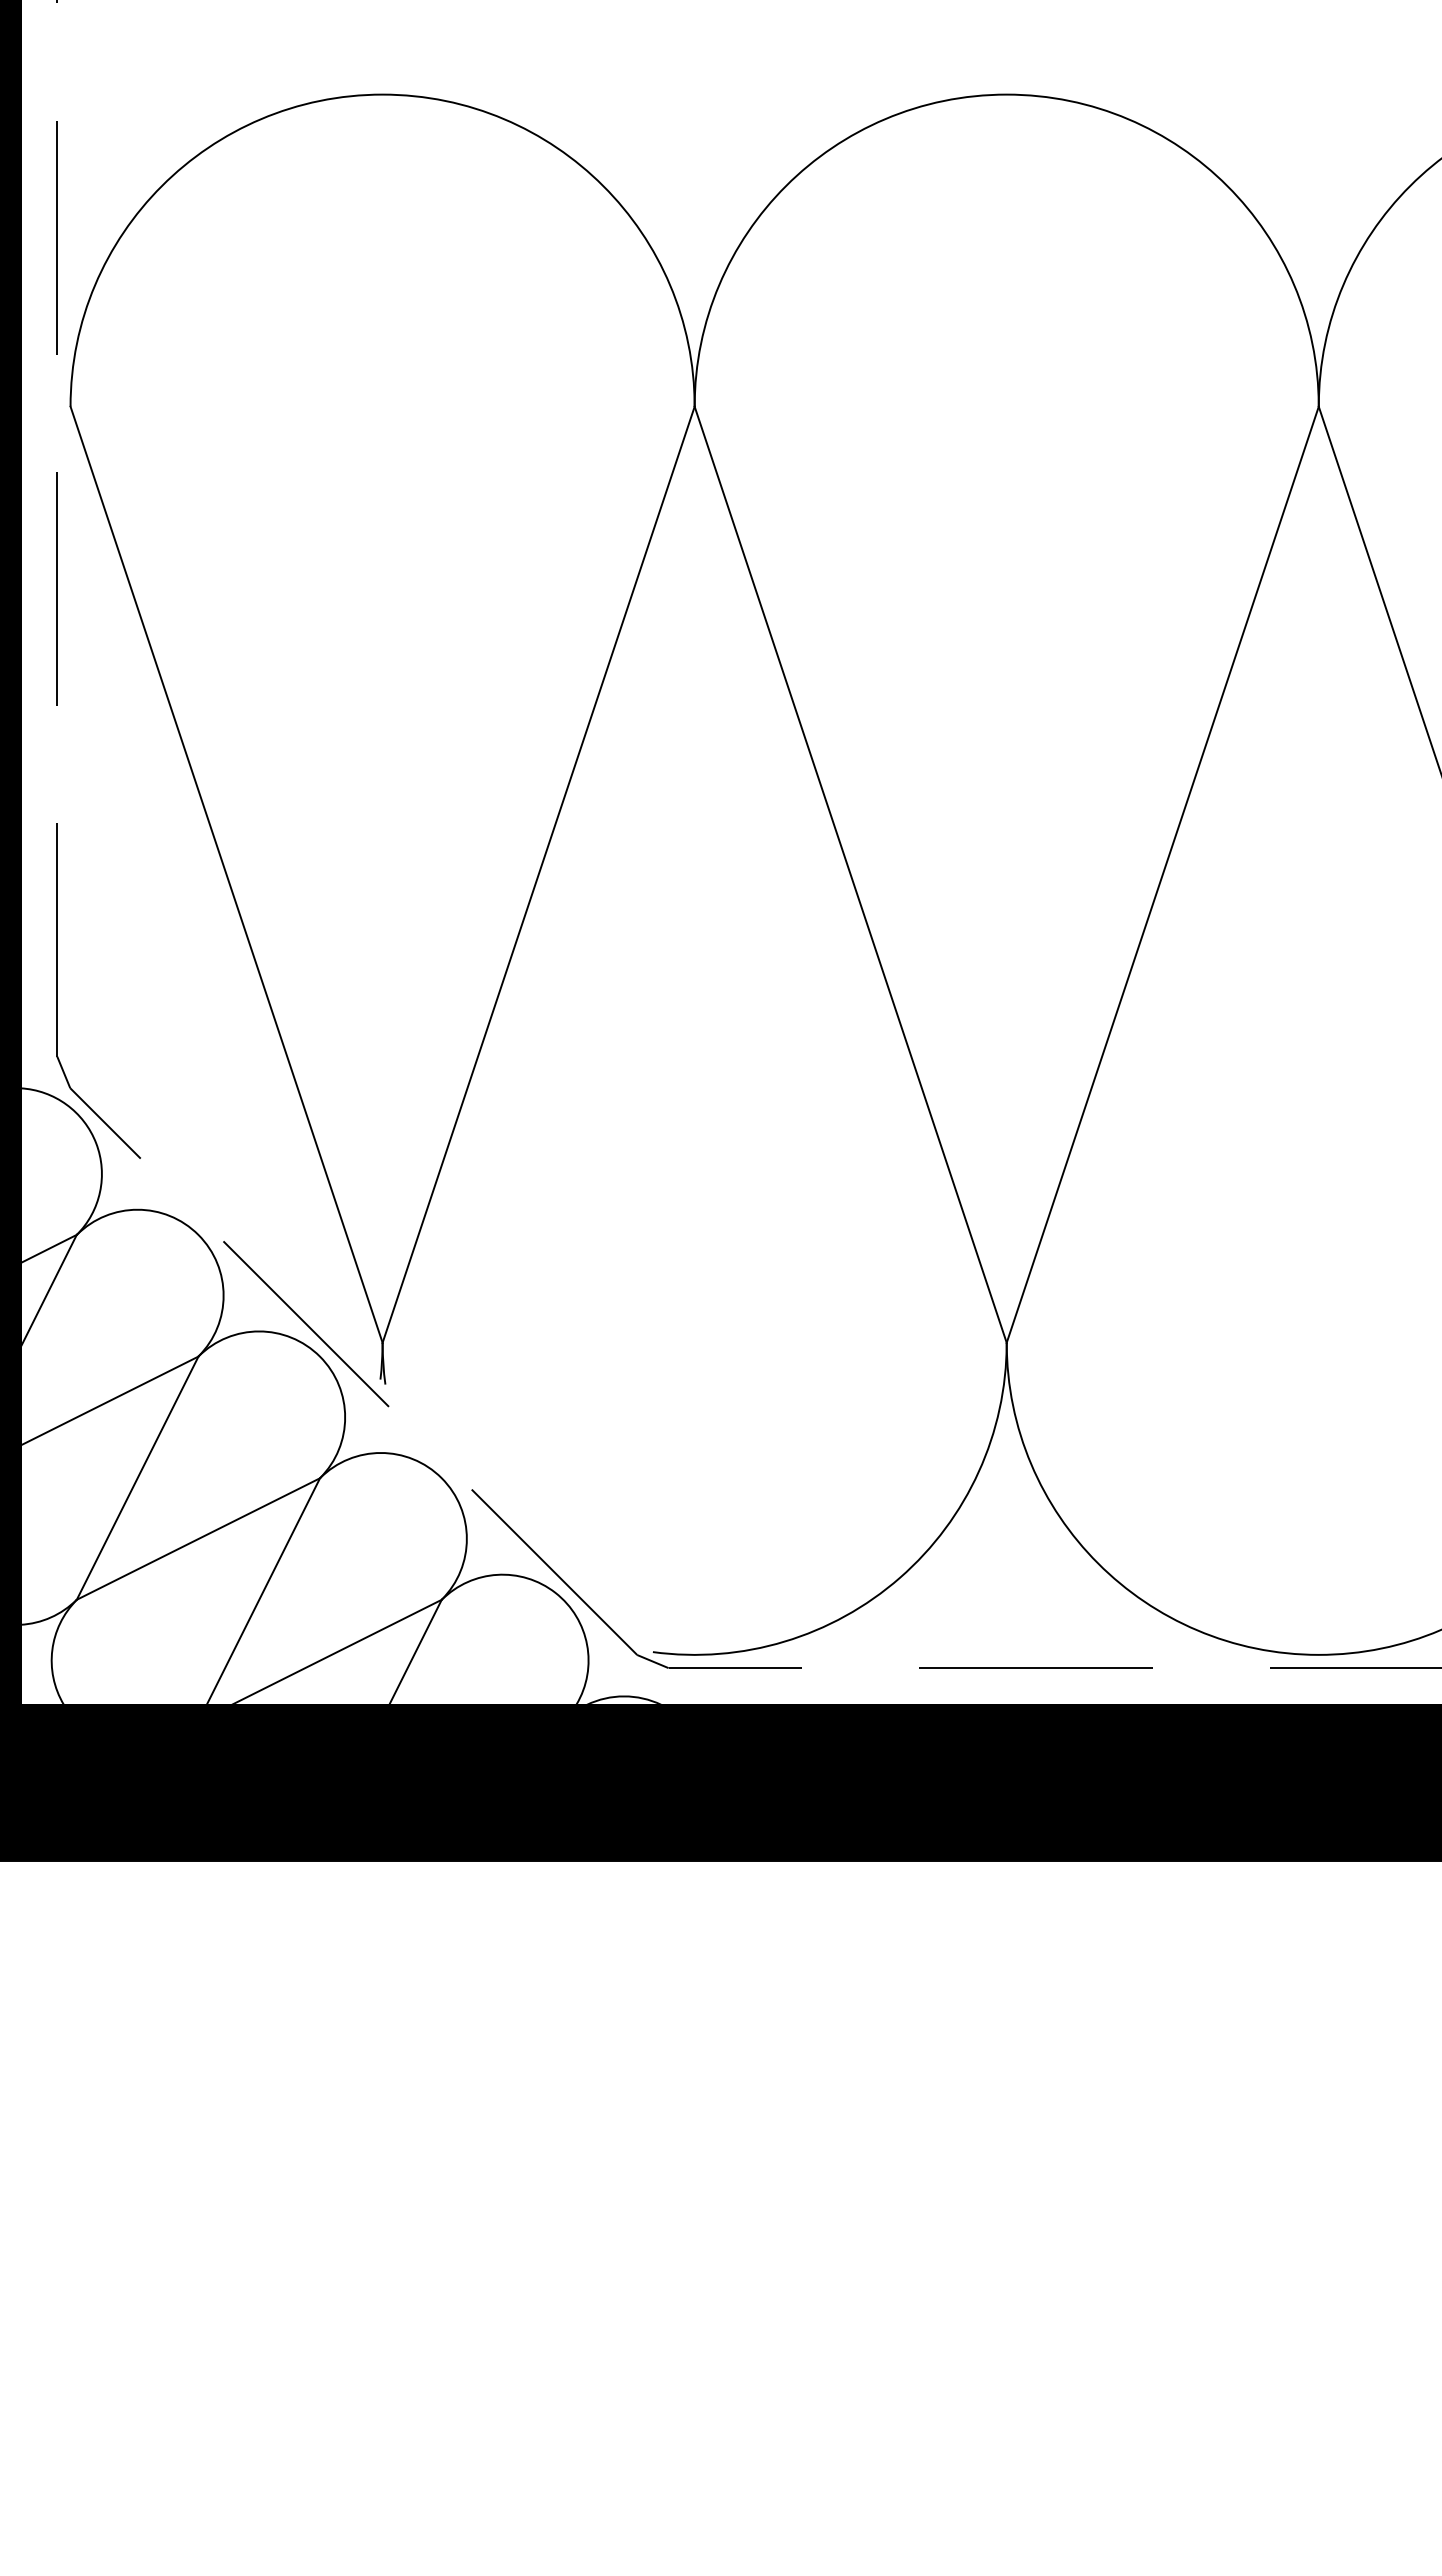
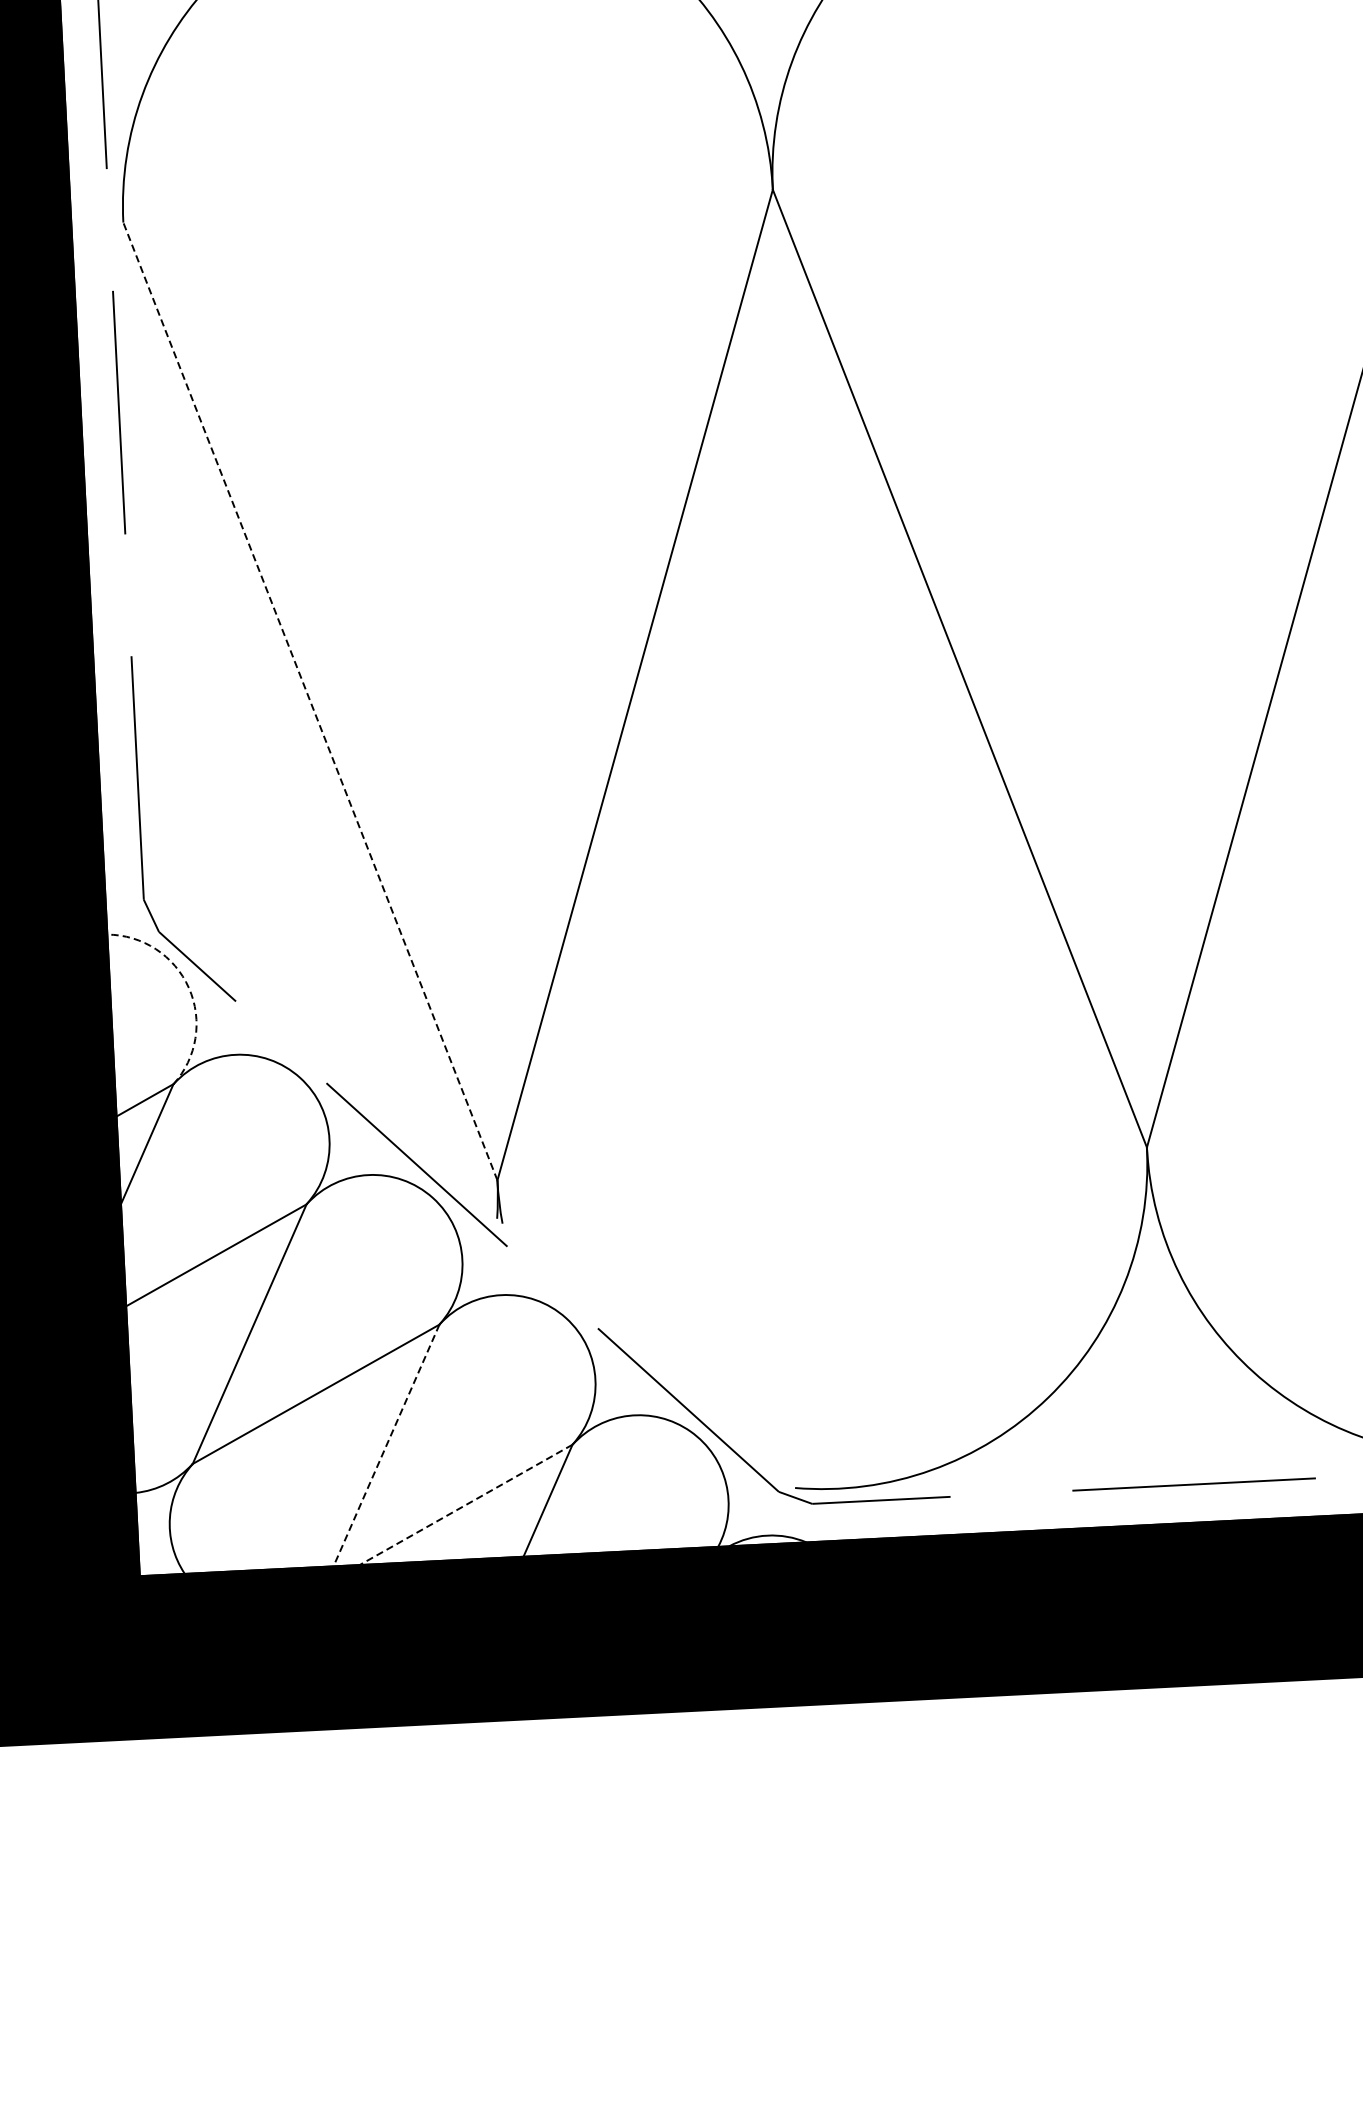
line: (226, 874) -> (310, 701), solid -> dashed
arc: (96, 1143) -> (189, 988), solid -> dashed
line: (263, 1591) -> (386, 1445), solid -> dashed
line: (336, 1652) -> (465, 1505), solid -> dashed

